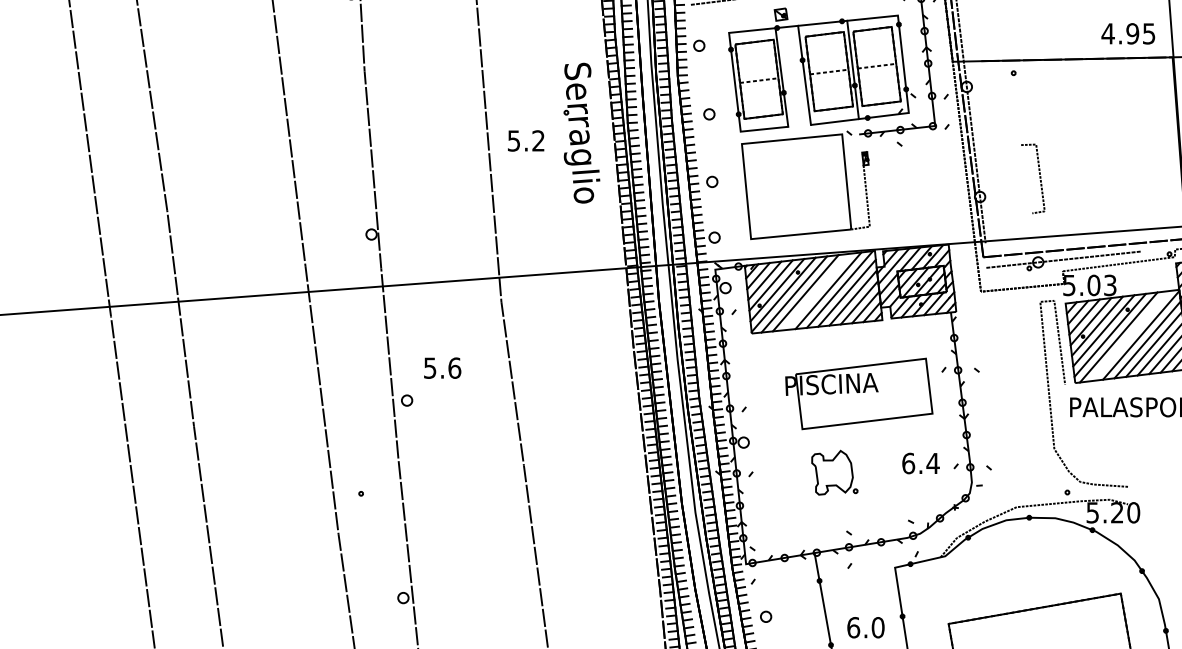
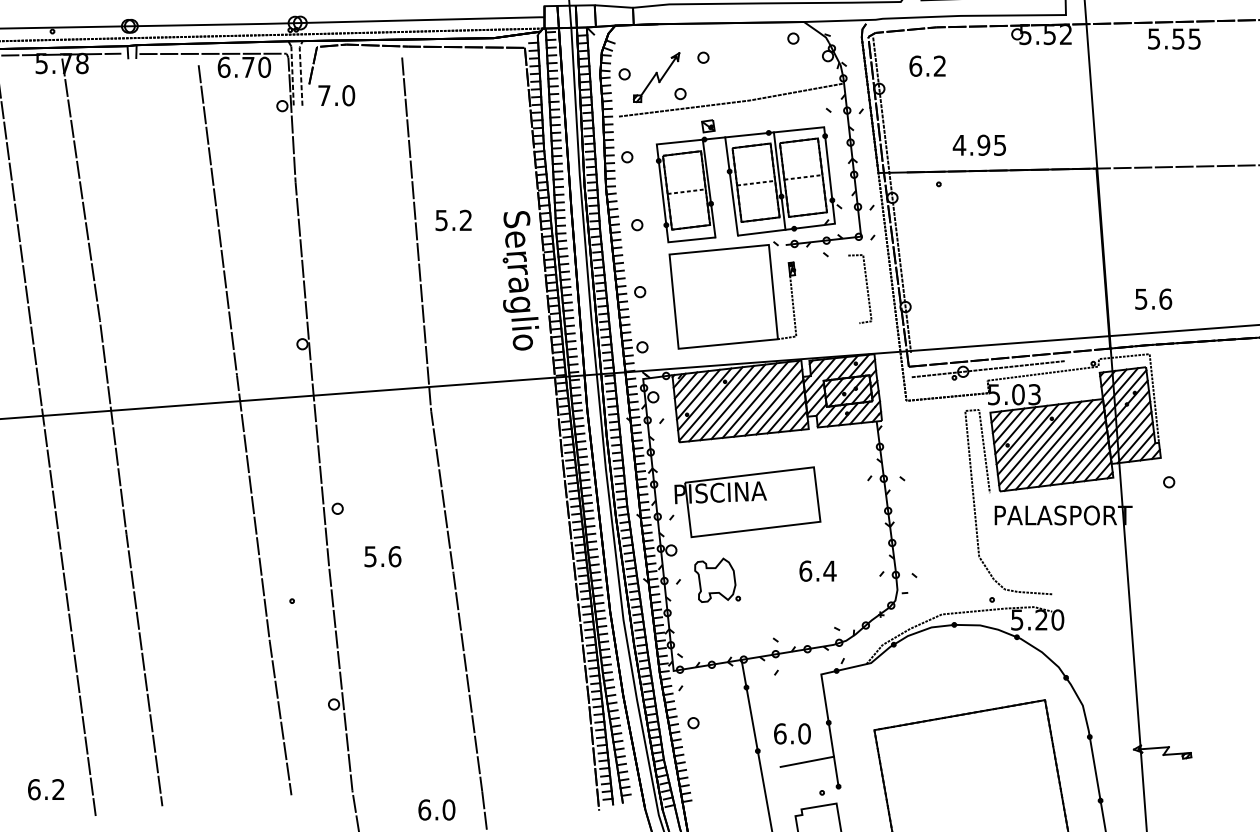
text: (1127, 33) -> (978, 144), moved
part: (581, 132) -> (520, 280), moved
text: (525, 140) -> (453, 220), moved
line: (1039, 178) -> (866, 288), moved
line: (816, 292) -> (743, 401), added
line: (1130, 335) -> (1054, 444), added
text: (442, 367) -> (382, 556), moved
part: (858, 394) -> (747, 502), moved
text: (920, 462) -> (817, 570), moved
part: (834, 471) -> (717, 579), moved

